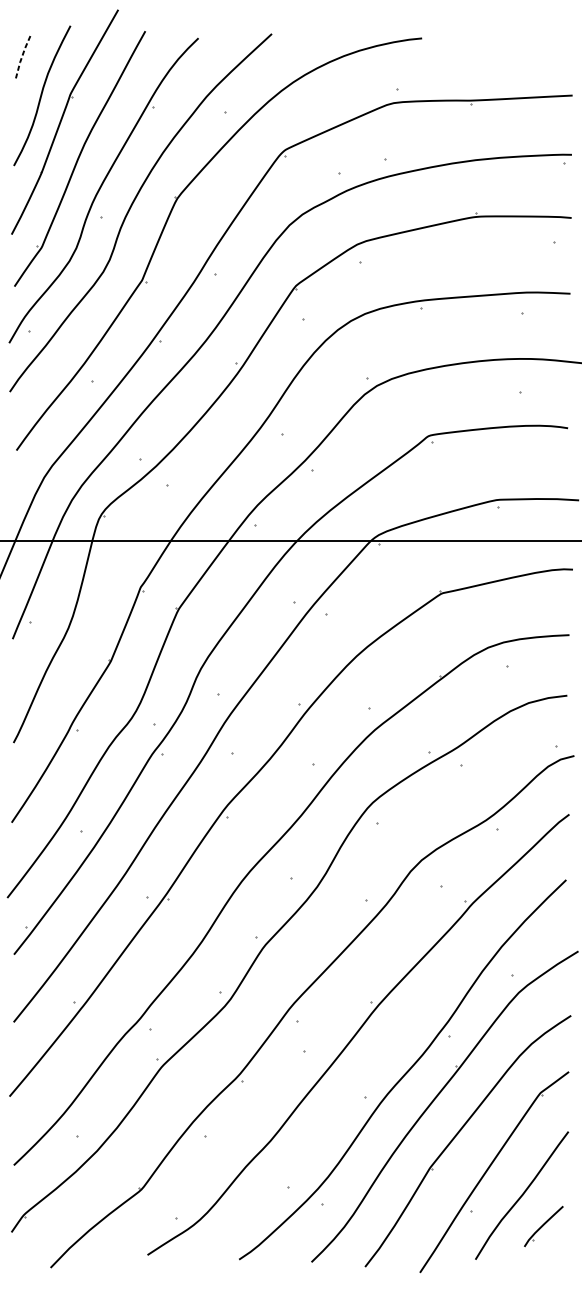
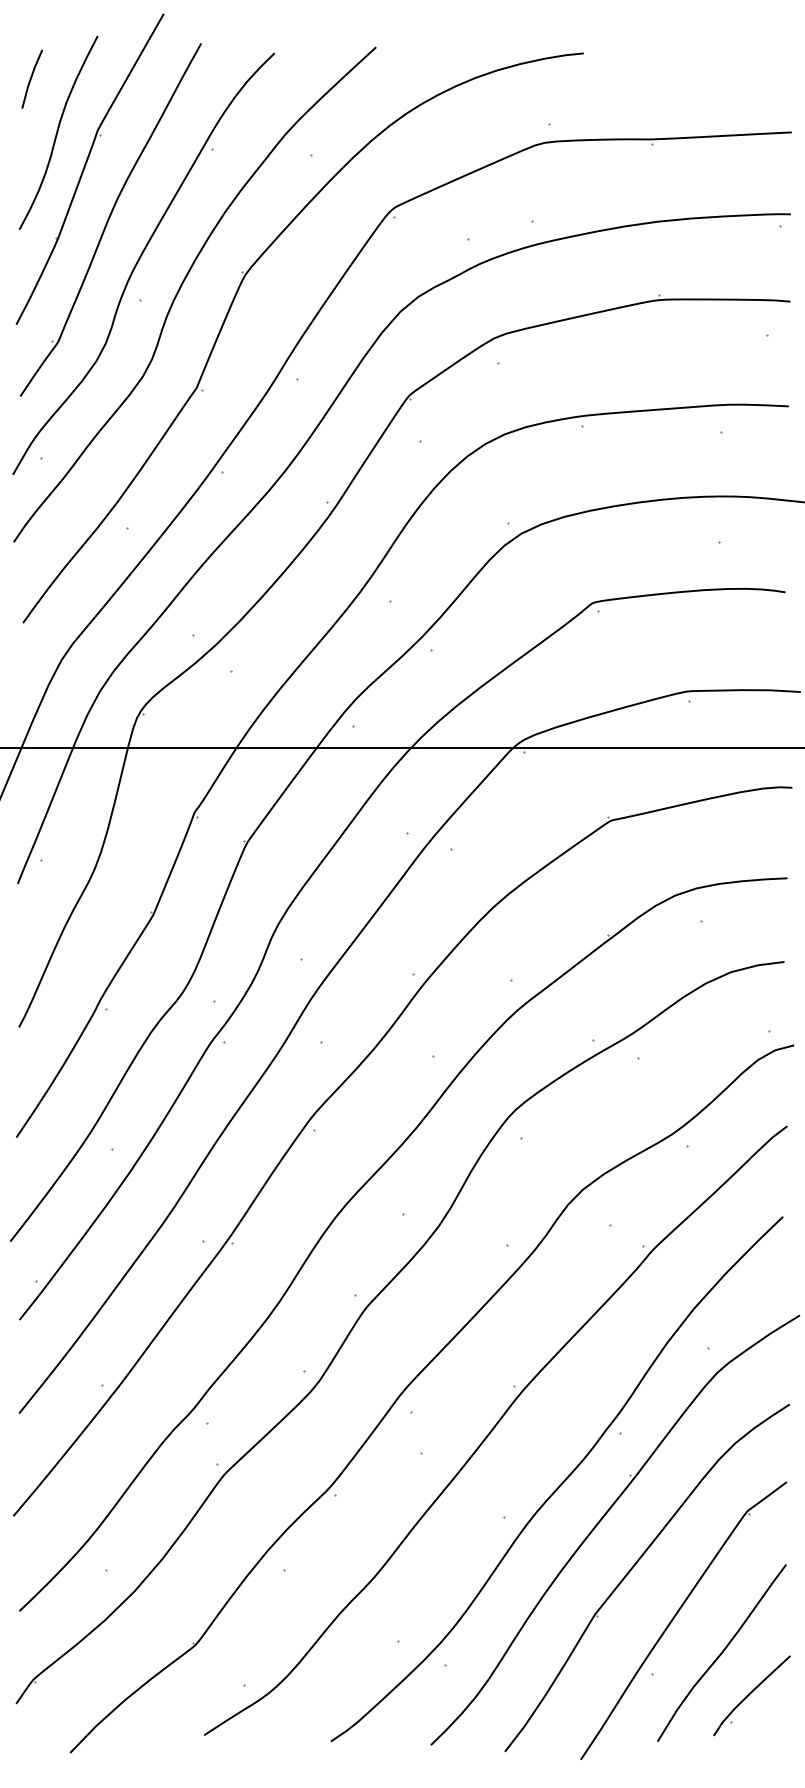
line: (22, 56) -> (31, 78), dashed -> solid
part: (543, 1226) -> (751, 1695), size x1.43

